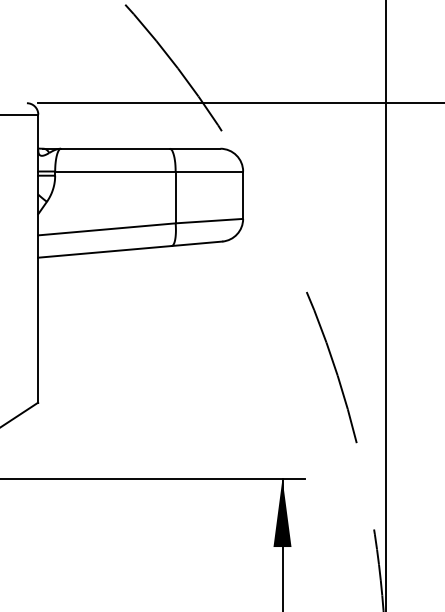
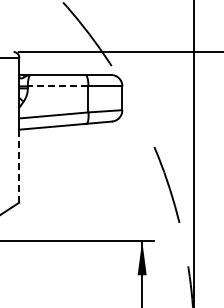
line: (114, 171) -> (57, 86), solid -> dashed
line: (38, 328) -> (19, 165), solid -> dashed

